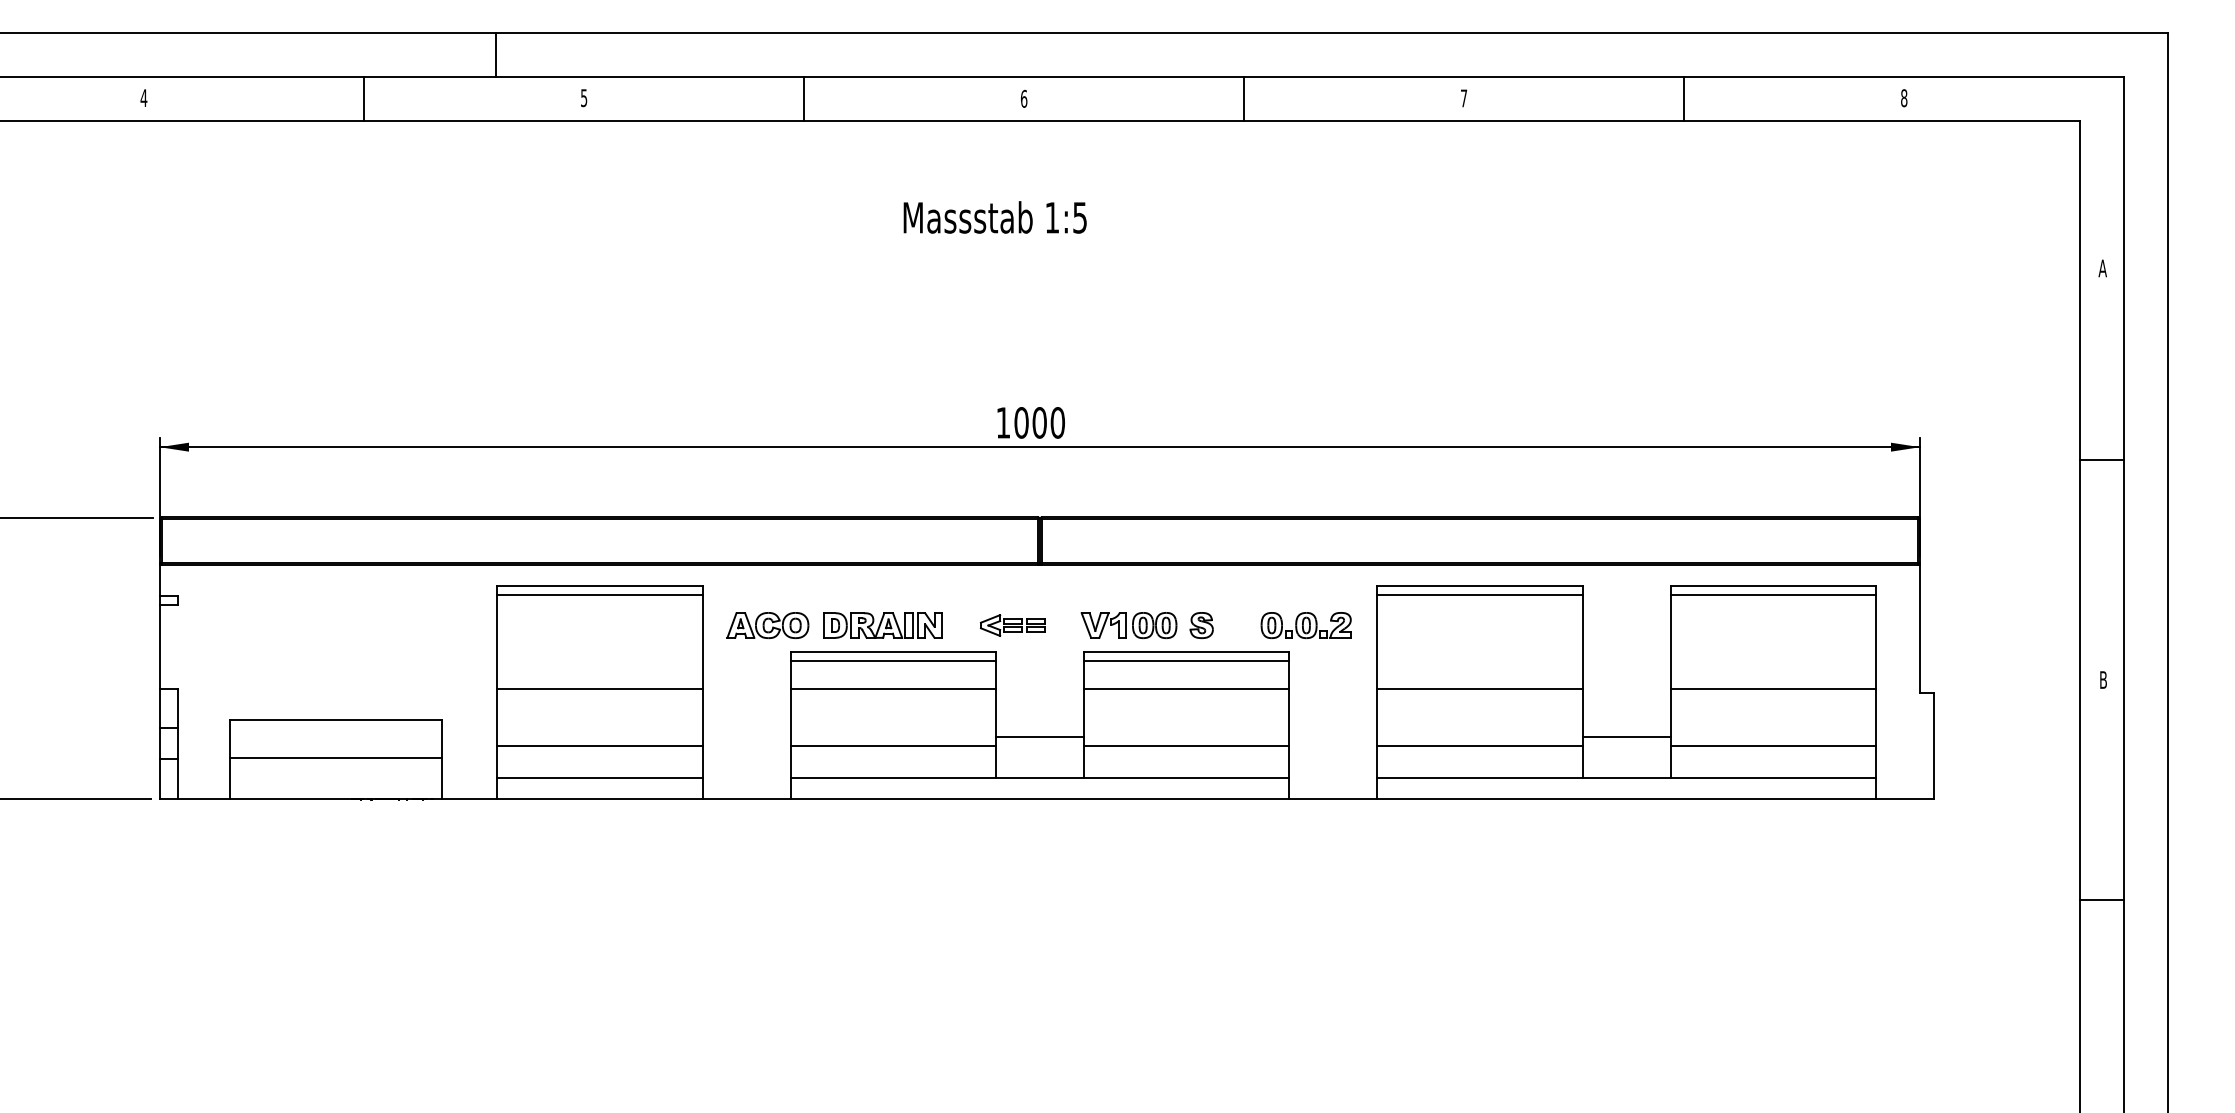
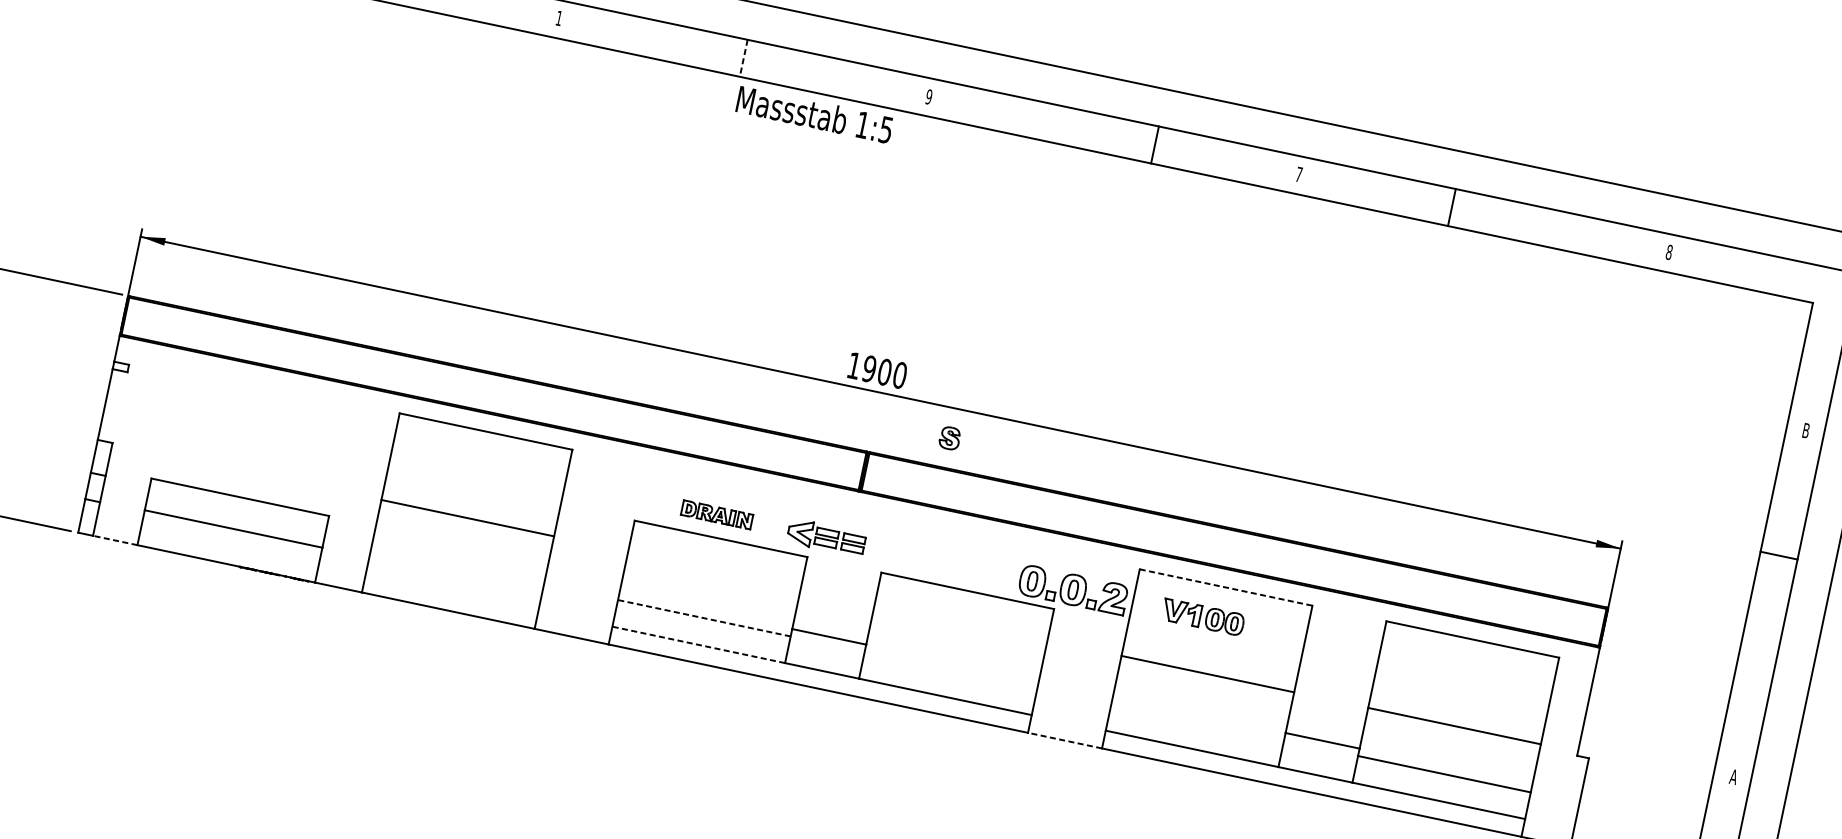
text: (584, 98) -> (559, 18), 5 -> 1
text: (1023, 98) -> (928, 96), 6 -> 9
line: (803, 99) -> (743, 58), solid -> dashed
line: (1243, 99) -> (1154, 145), moved
line: (1683, 99) -> (1451, 207), moved
text: (994, 217) -> (814, 114), moved
text: (2102, 268) -> (1805, 430), A -> B
text: (1021, 422) -> (869, 368), 1000 -> 1900
line: (2101, 460) -> (1778, 555), moved
line: (1480, 586) -> (1226, 587), solid -> dashed
line: (599, 594) -> (484, 438), removed
line: (1479, 594) -> (1224, 594), removed
line: (1773, 594) -> (1471, 646), removed
part: (767, 625) -> (619, 494), removed
part: (882, 625) -> (716, 514), size x0.7
part: (1012, 625) -> (826, 537), size x1.4
part: (1128, 625) -> (1202, 617), moved
part: (1201, 625) -> (949, 438), moved
part: (1305, 625) -> (1072, 589), size x1.4
line: (892, 660) -> (718, 545), removed
line: (1186, 660) -> (966, 598), removed
text: (2103, 679) -> (1733, 776), B -> A
line: (892, 689) -> (713, 570), removed
line: (1186, 689) -> (960, 622), removed
line: (599, 746) -> (457, 566), removed
line: (893, 746) -> (704, 618), solid -> dashed
line: (1186, 746) -> (950, 670), removed
line: (1479, 746) -> (1197, 722), removed
line: (599, 777) -> (451, 592), removed
line: (893, 777) -> (698, 644), solid -> dashed
line: (203, 799) -> (114, 540), solid -> dashed
line: (1332, 799) -> (1064, 740), solid -> dashed

